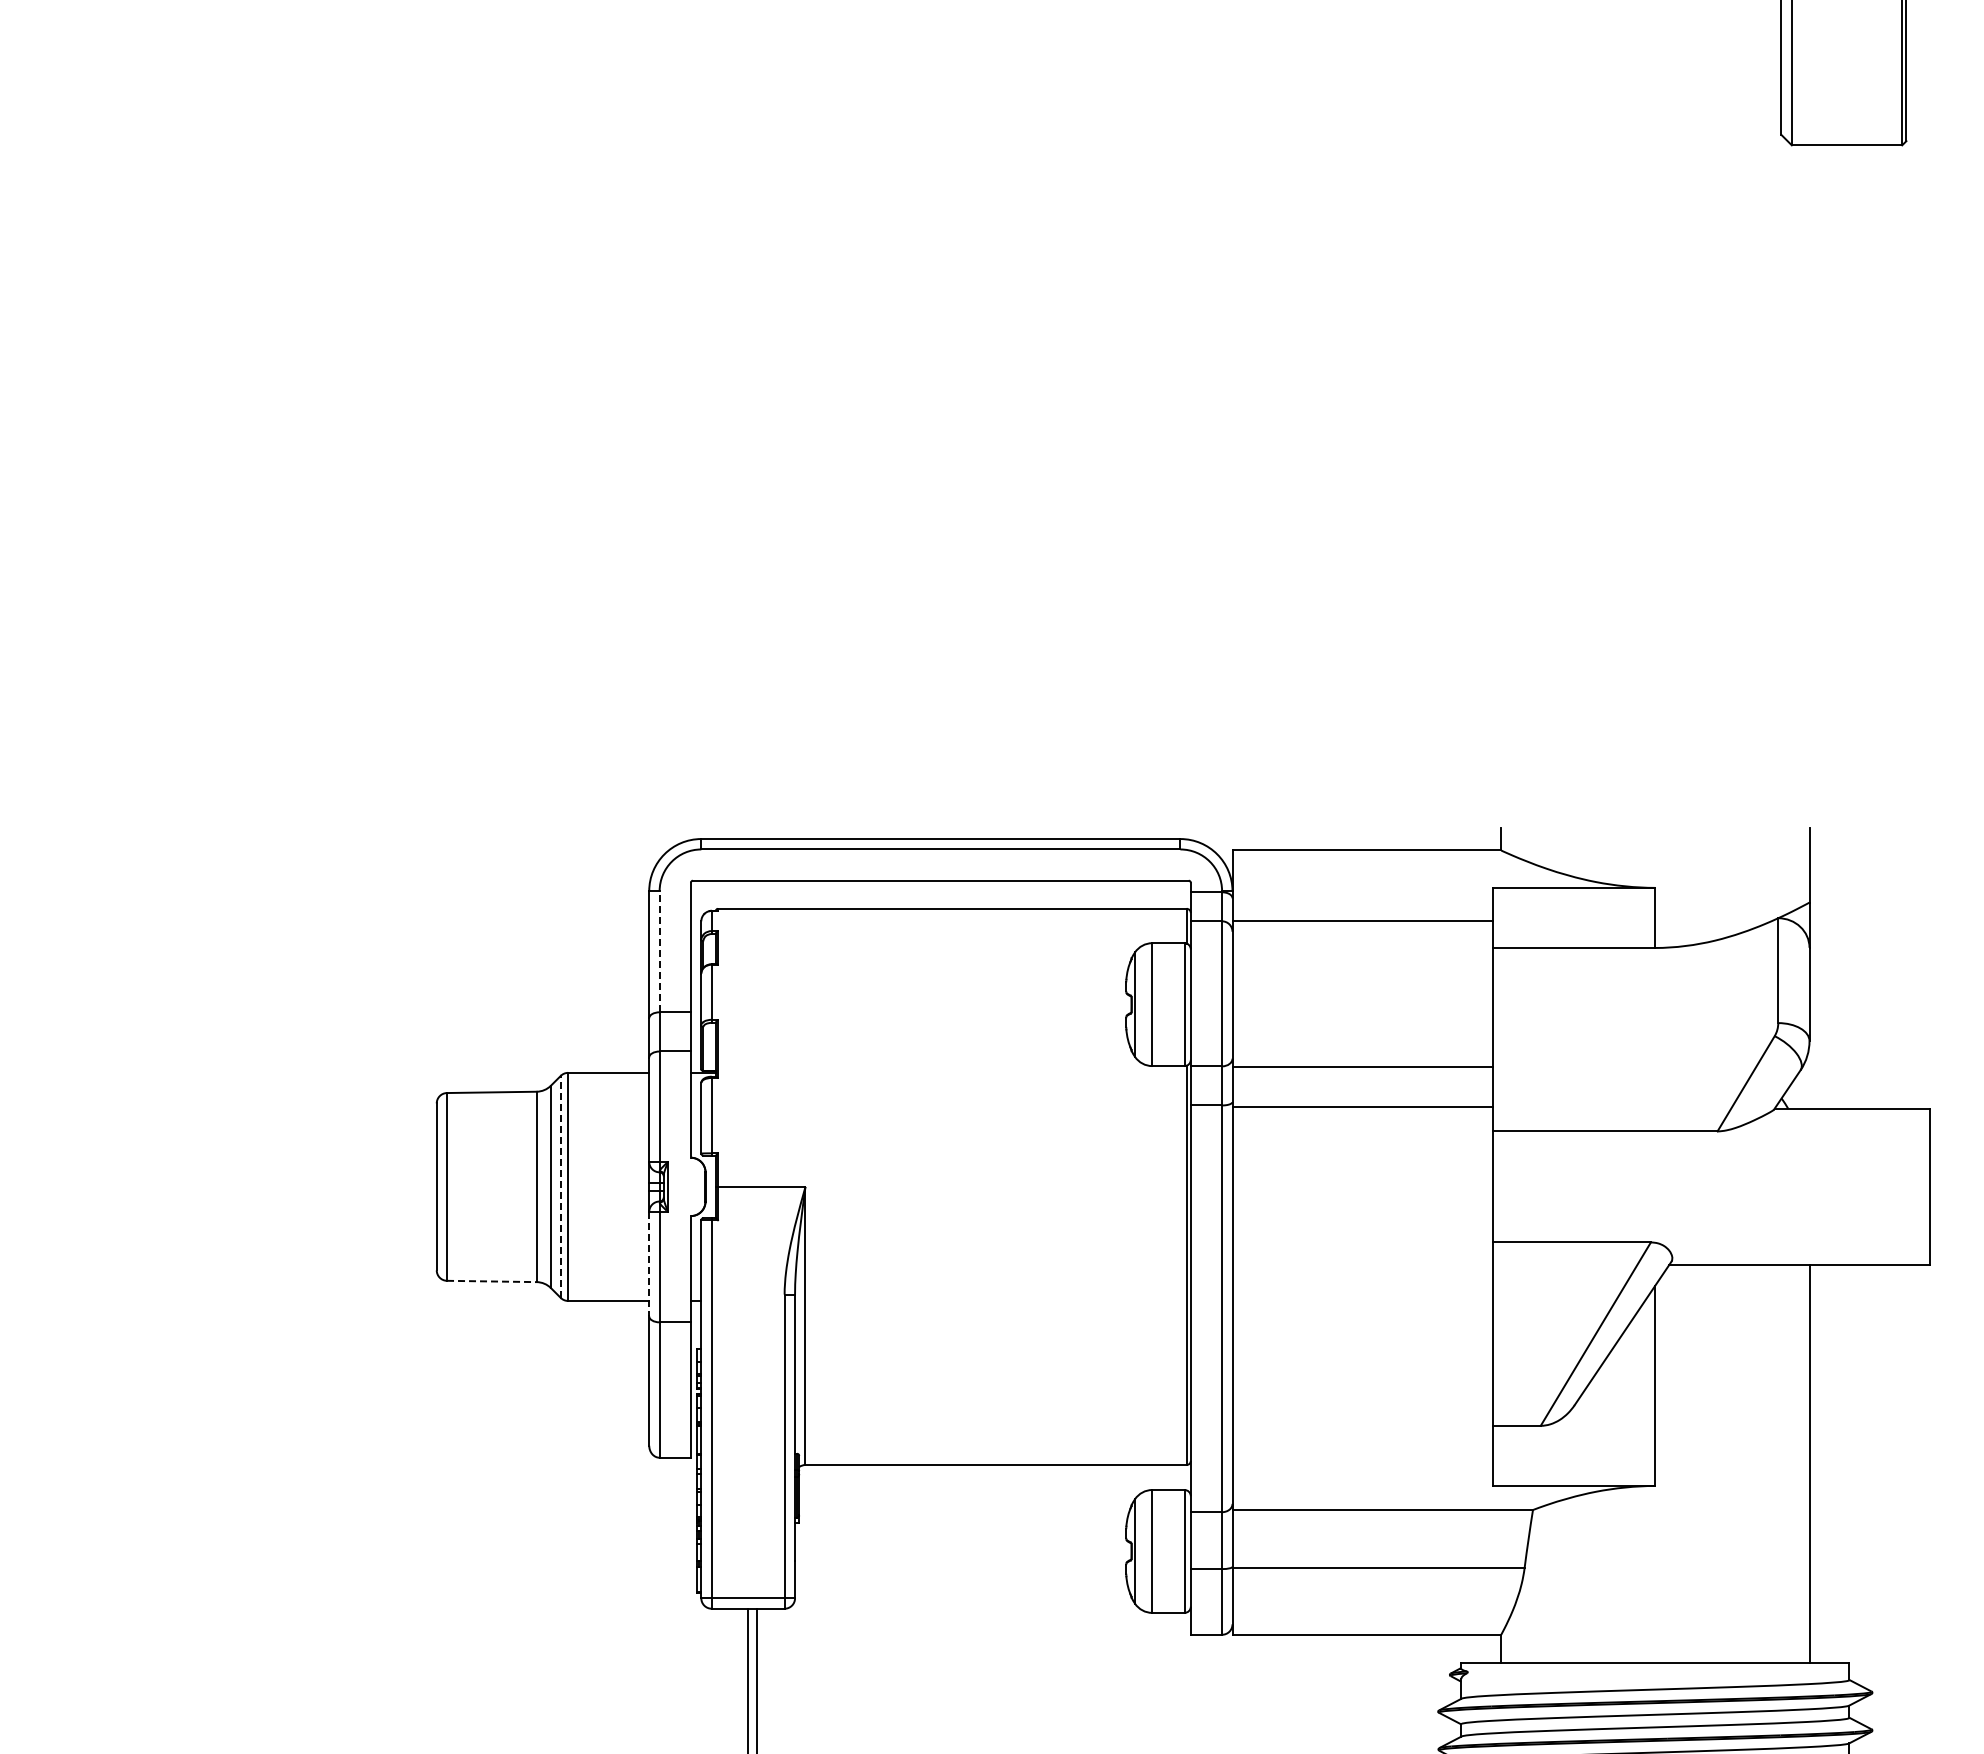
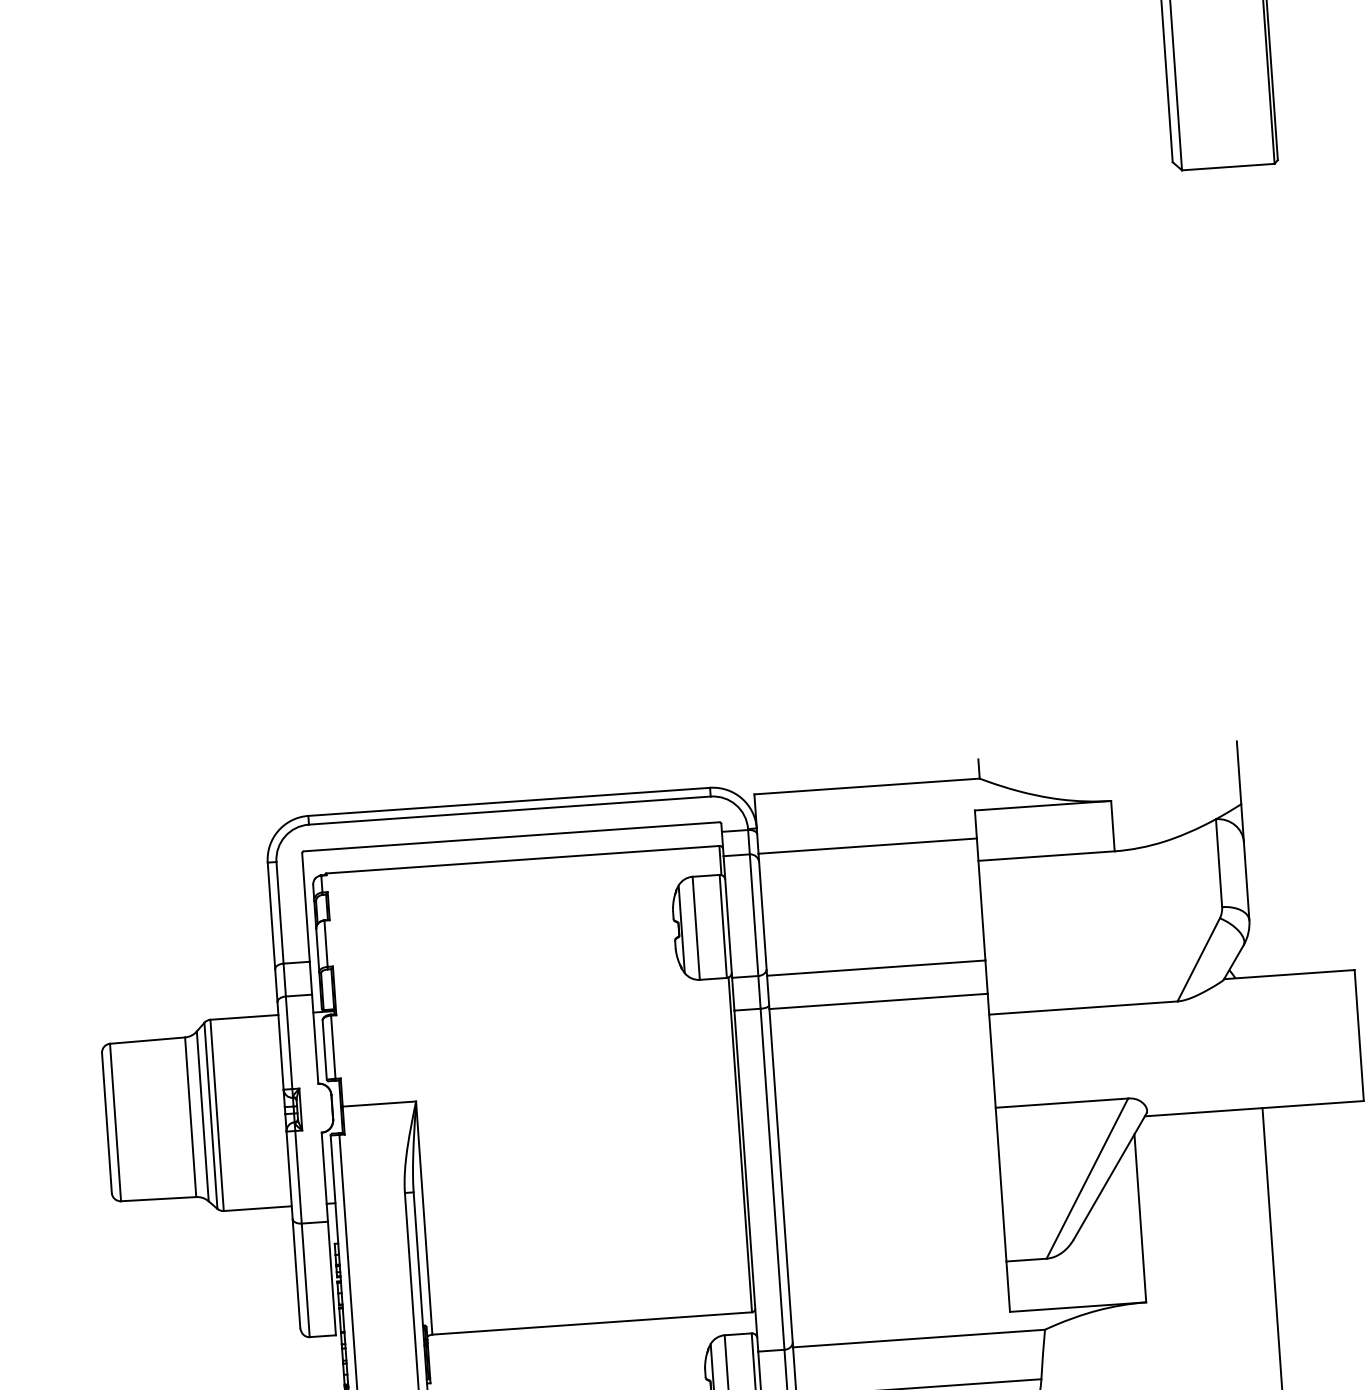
line: (659, 951) -> (279, 912), dashed -> solid
line: (560, 1186) -> (210, 1115), dashed -> solid
line: (649, 1264) -> (289, 1175), dashed -> solid
line: (491, 1281) -> (158, 1199), dashed -> solid

